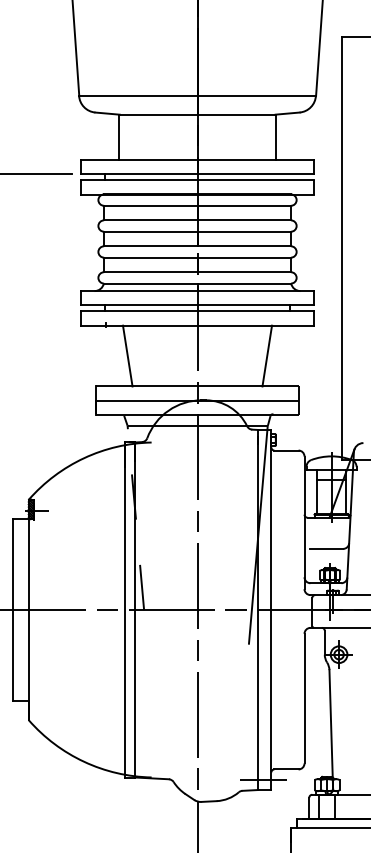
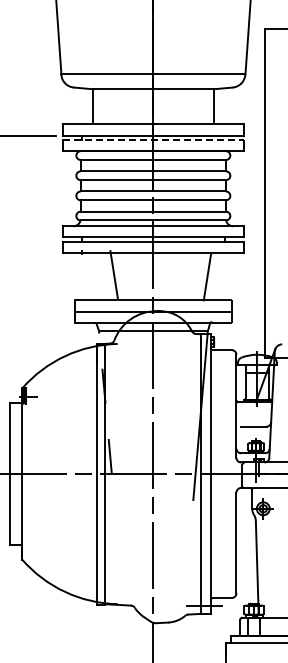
line: (197, 180) -> (153, 140), solid -> dashed
line: (126, 355) -> (113, 274), moved

